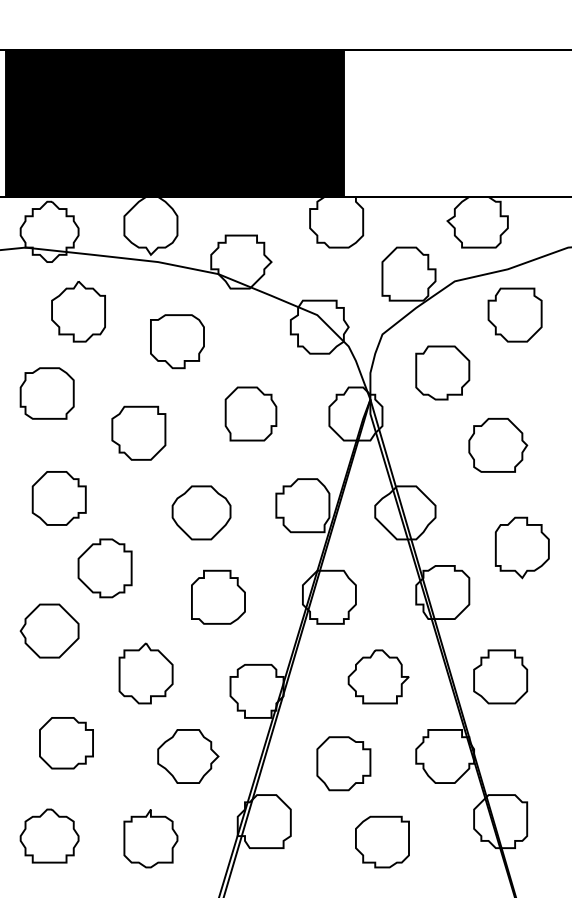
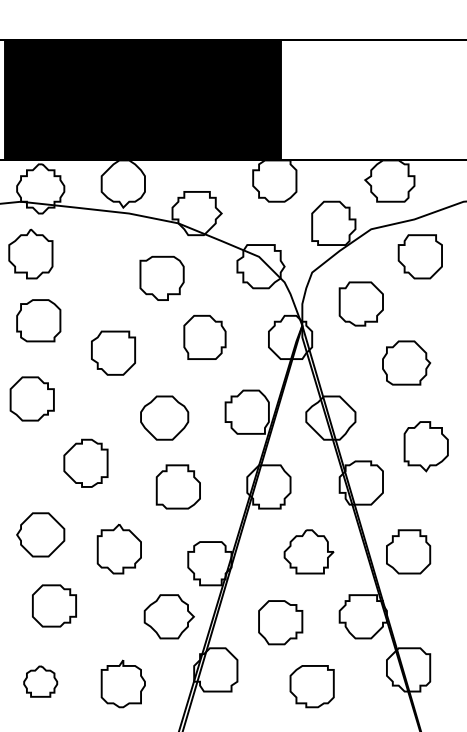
part: (78, 311) -> (30, 253), moved
part: (177, 341) -> (162, 278), moved
part: (58, 498) -> (31, 399), moved
part: (49, 630) -> (40, 534), moved
part: (188, 756) -> (169, 616), moved
part: (49, 835) -> (40, 681), size x0.7

